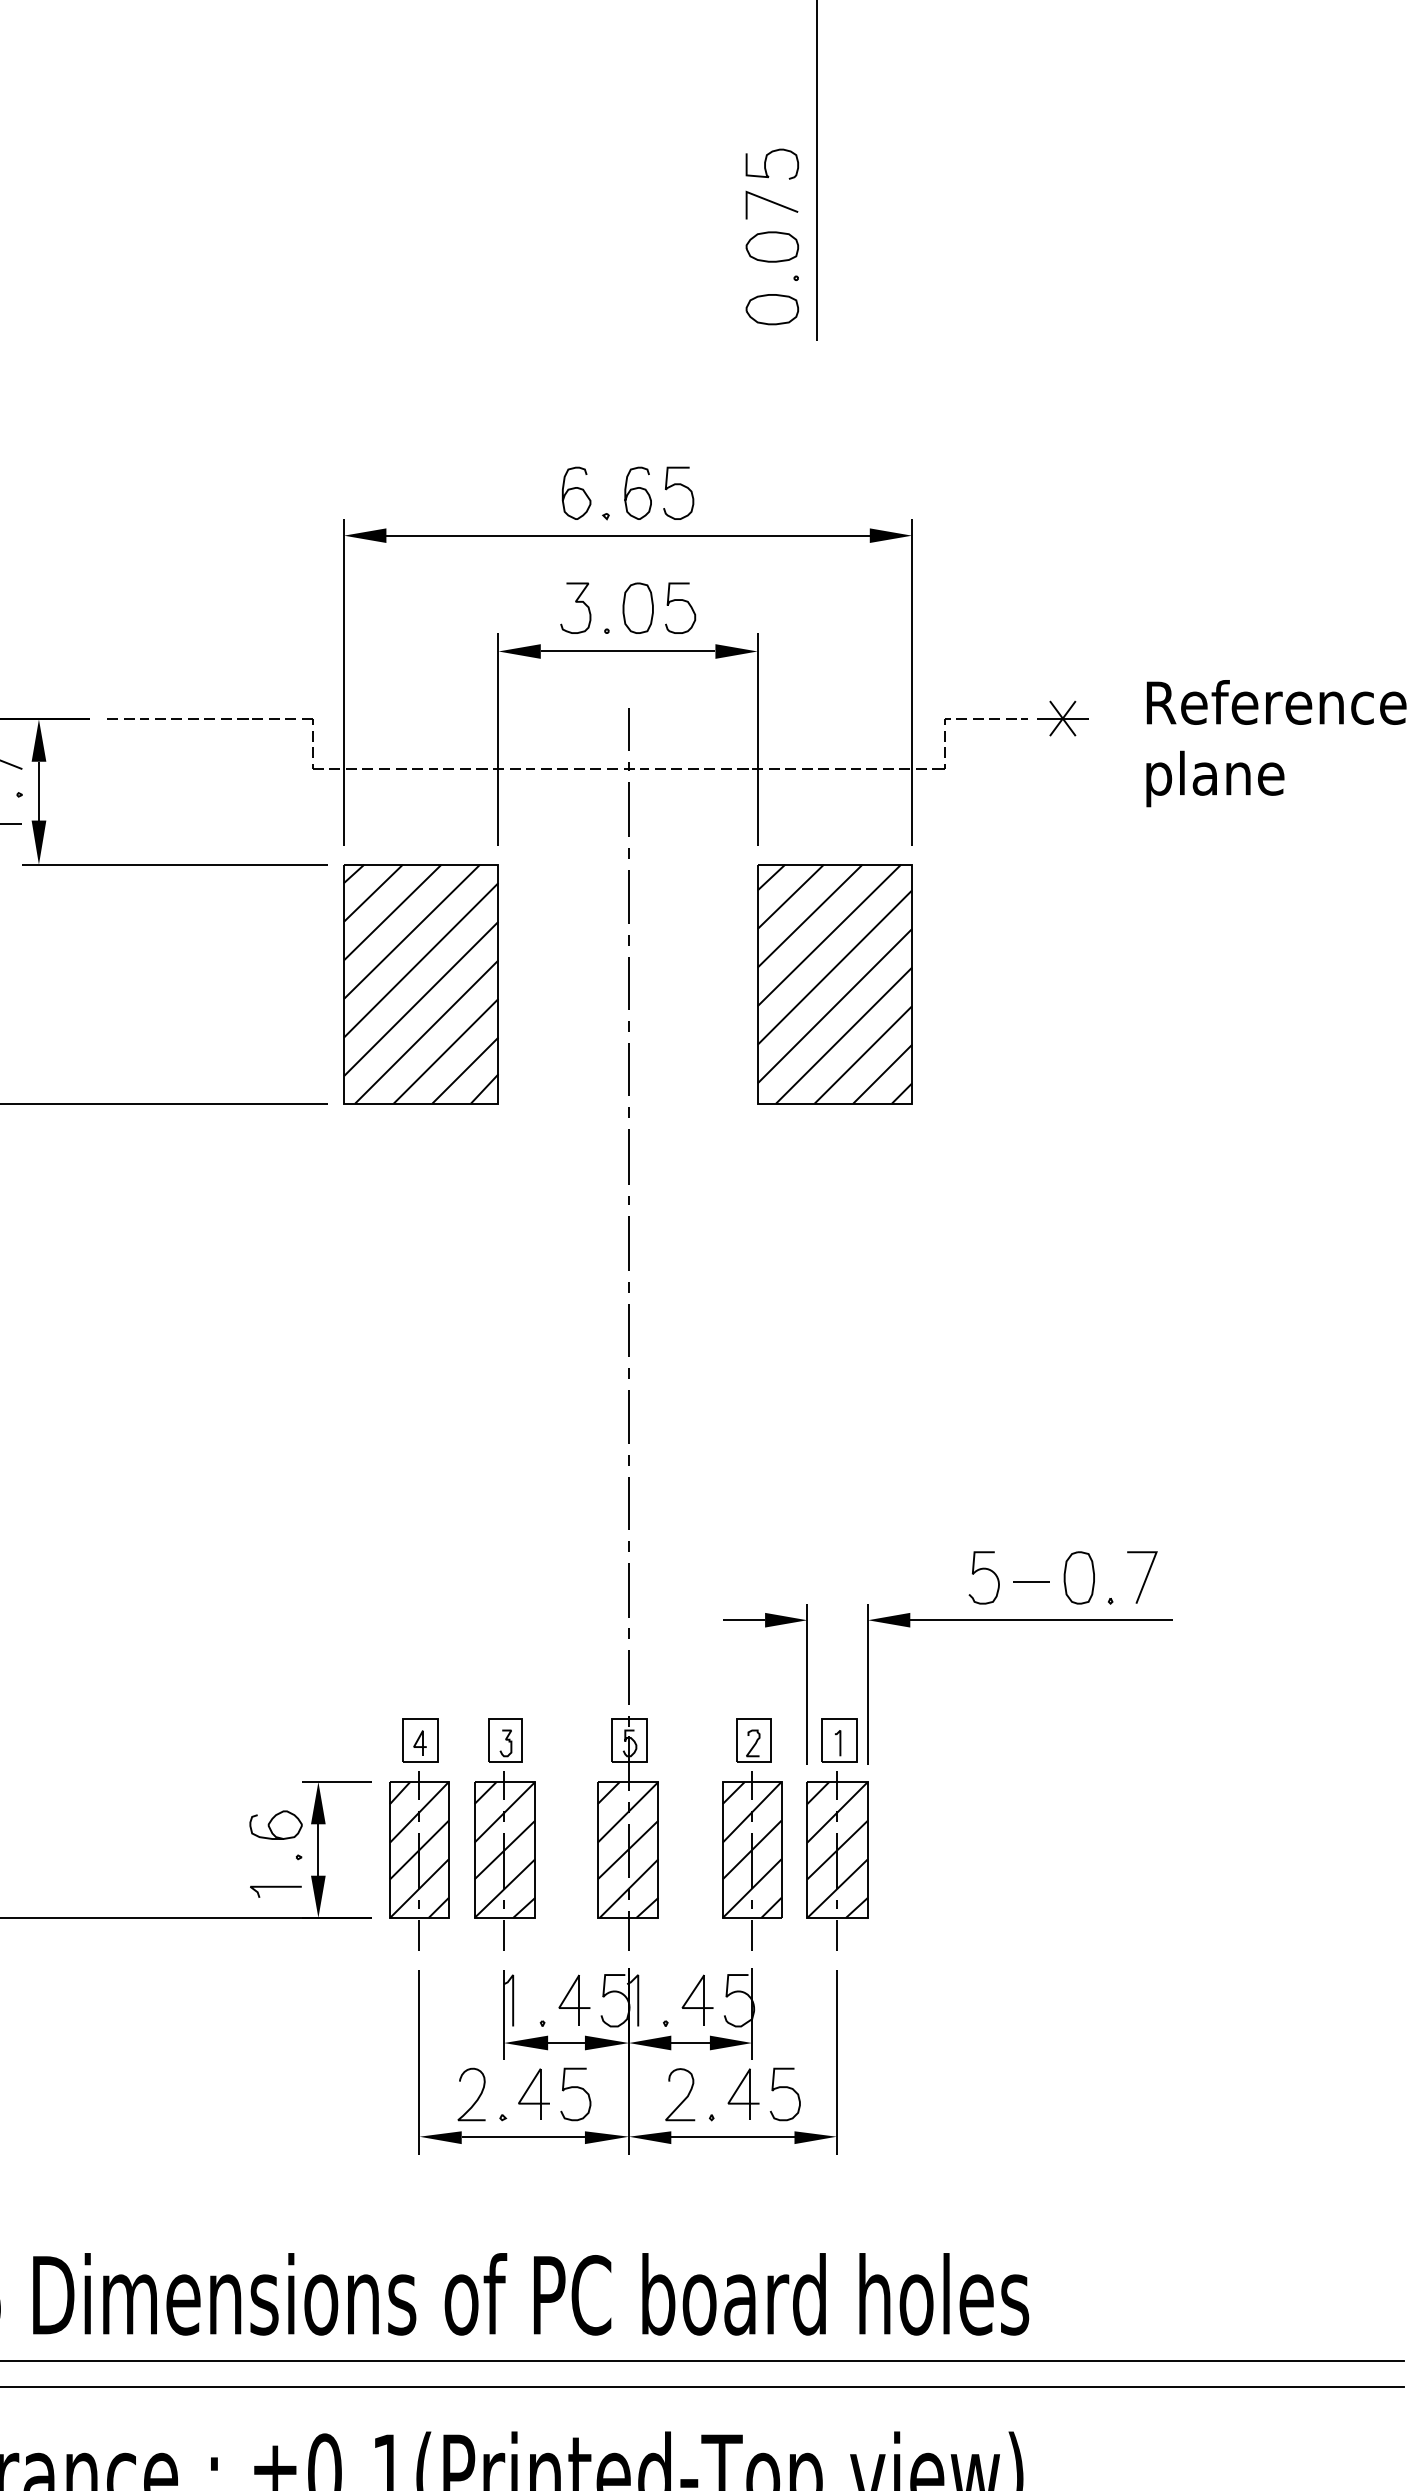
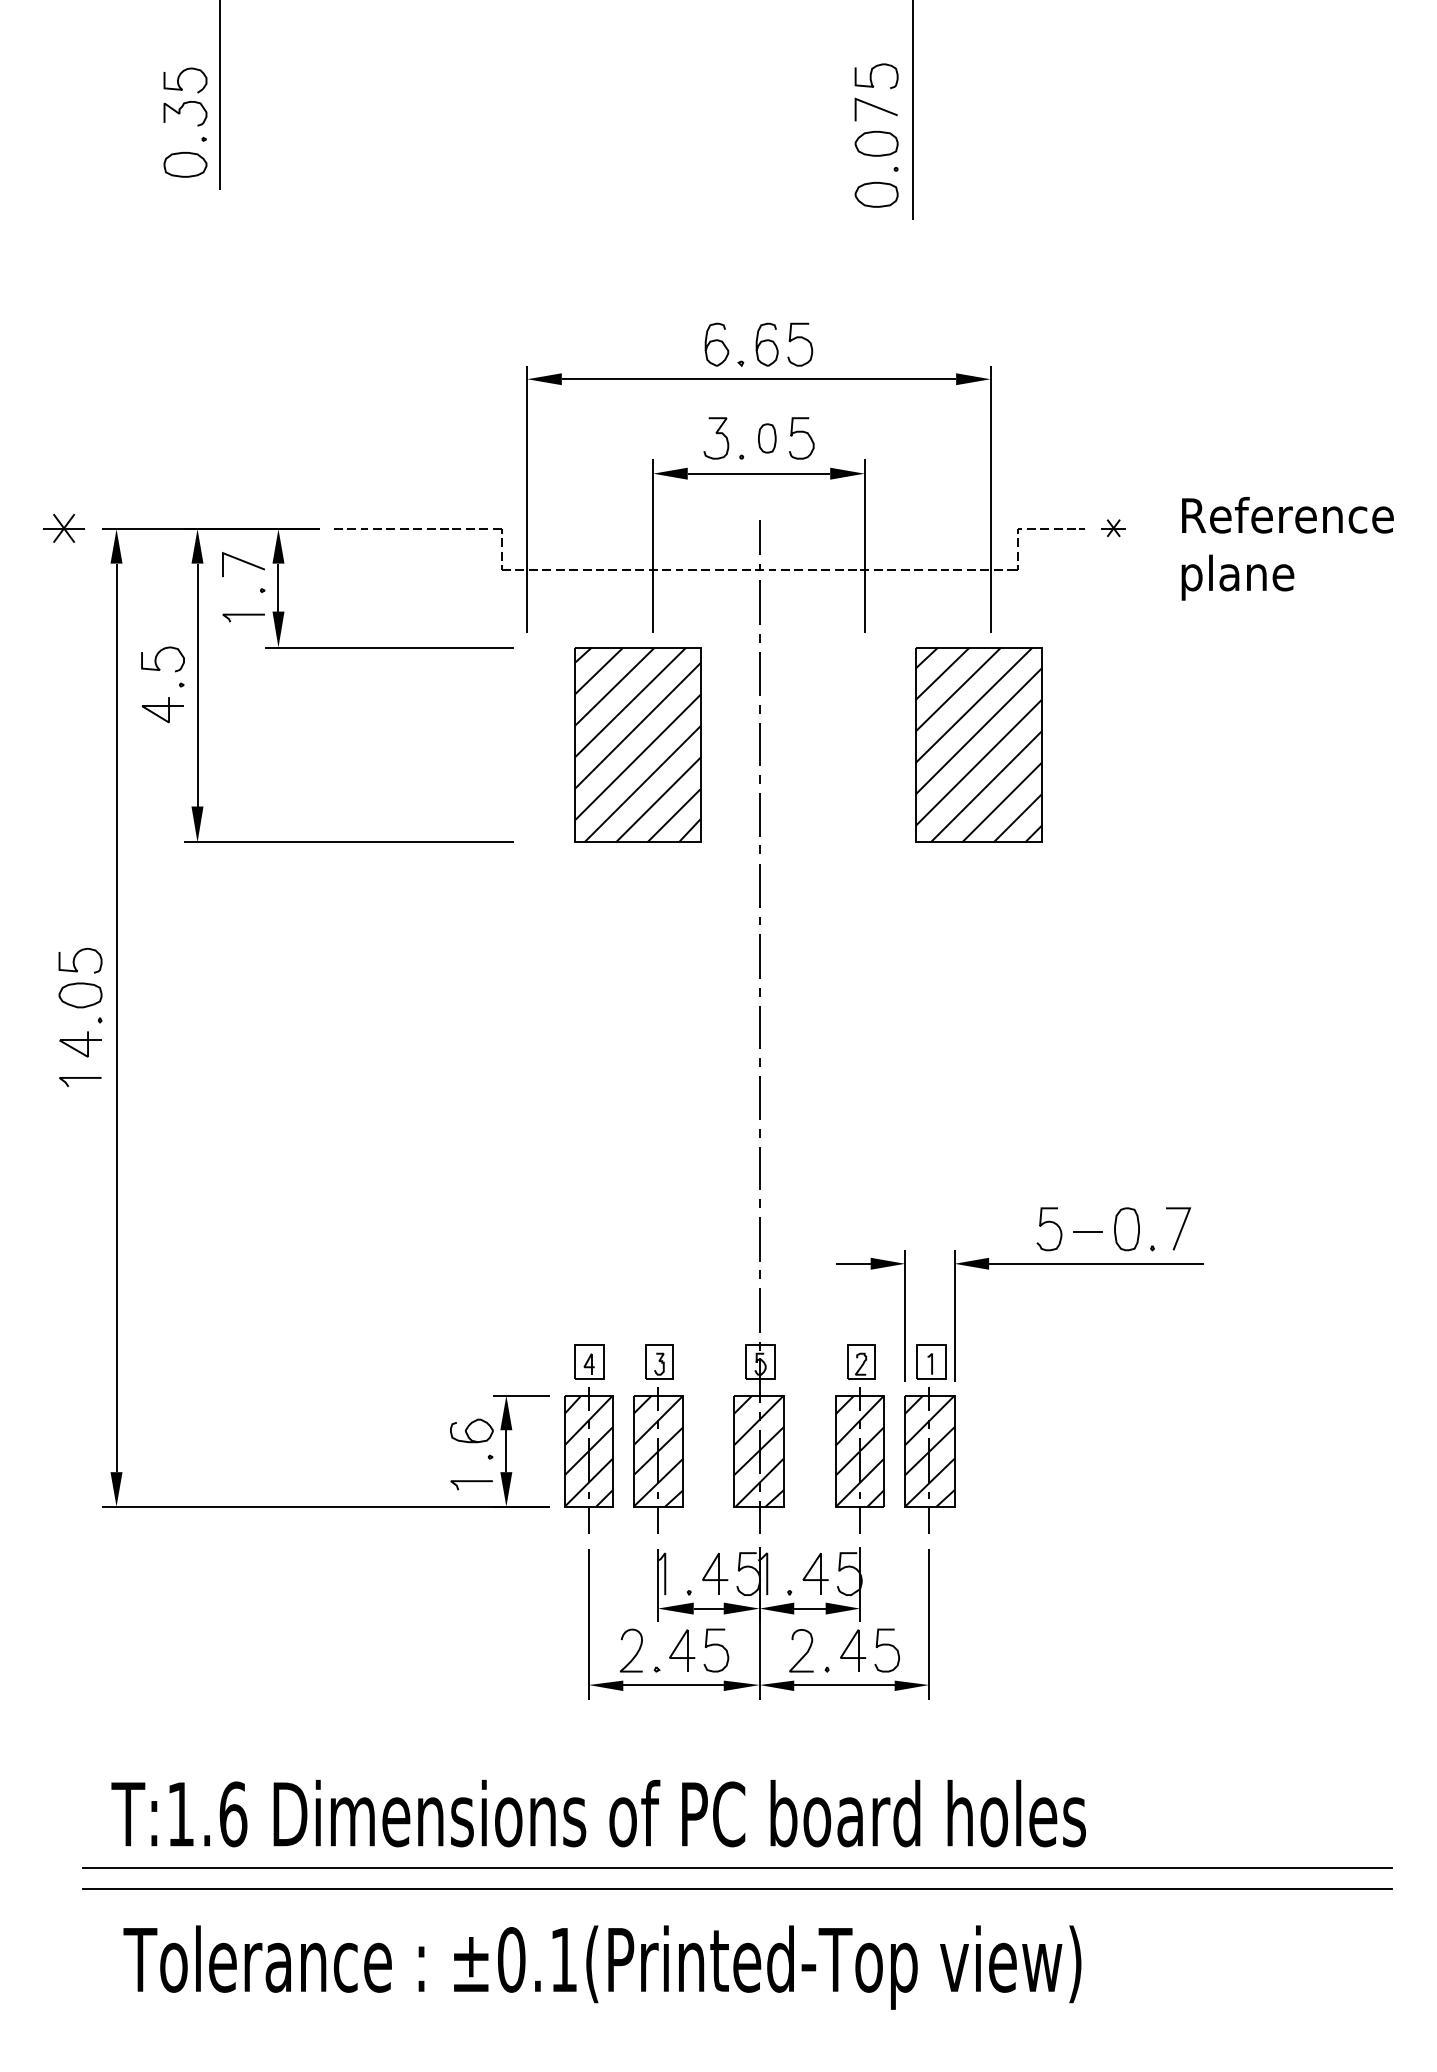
part: (638, 608) -> (767, 438), size x0.7
part: (1062, 717) -> (1113, 527), size x0.6
part: (420, 983) -> (637, 744), moved
part: (834, 983) -> (978, 744), moved

